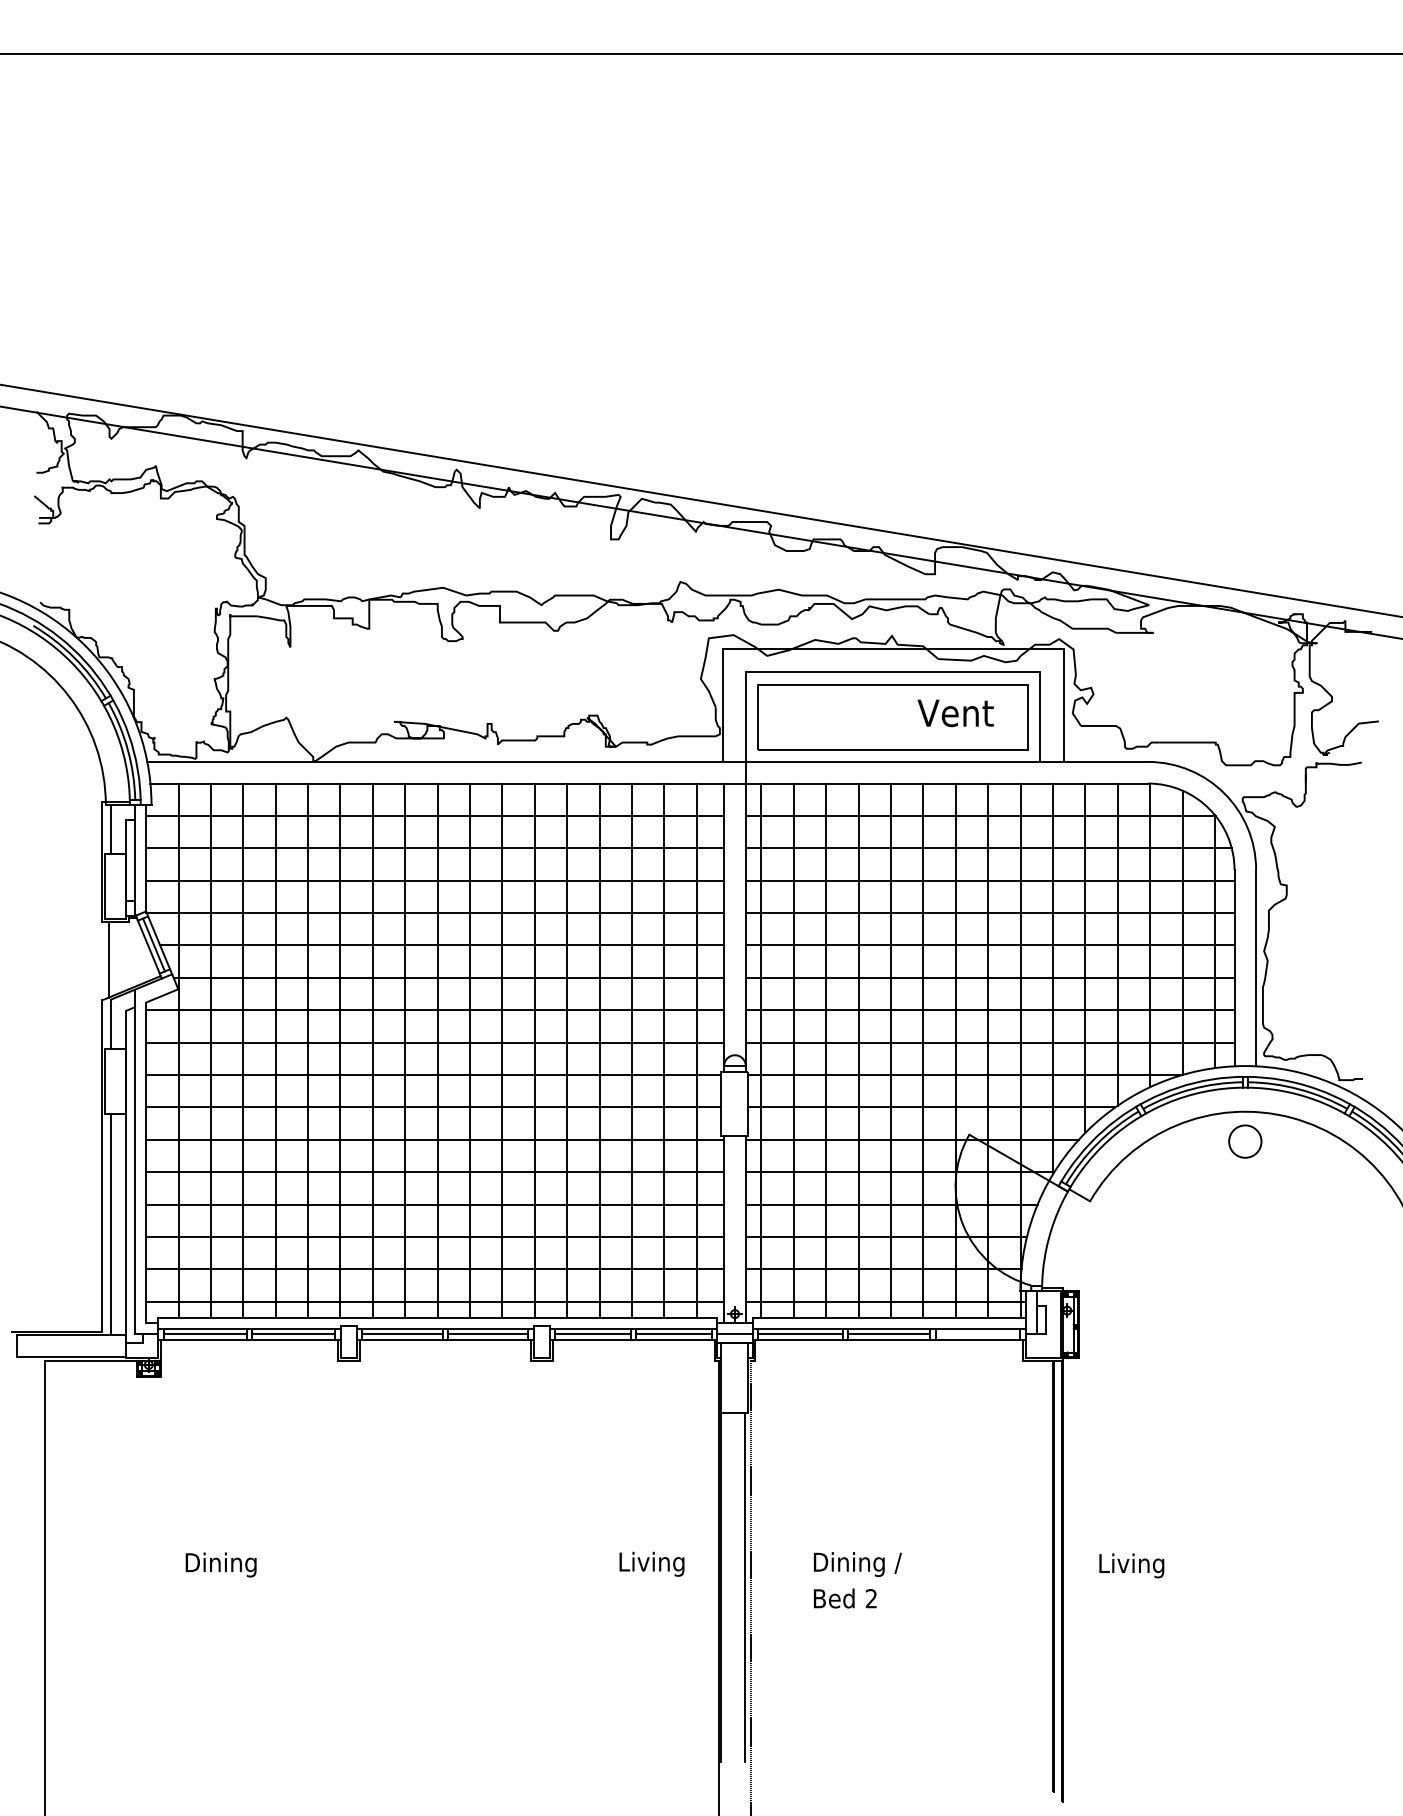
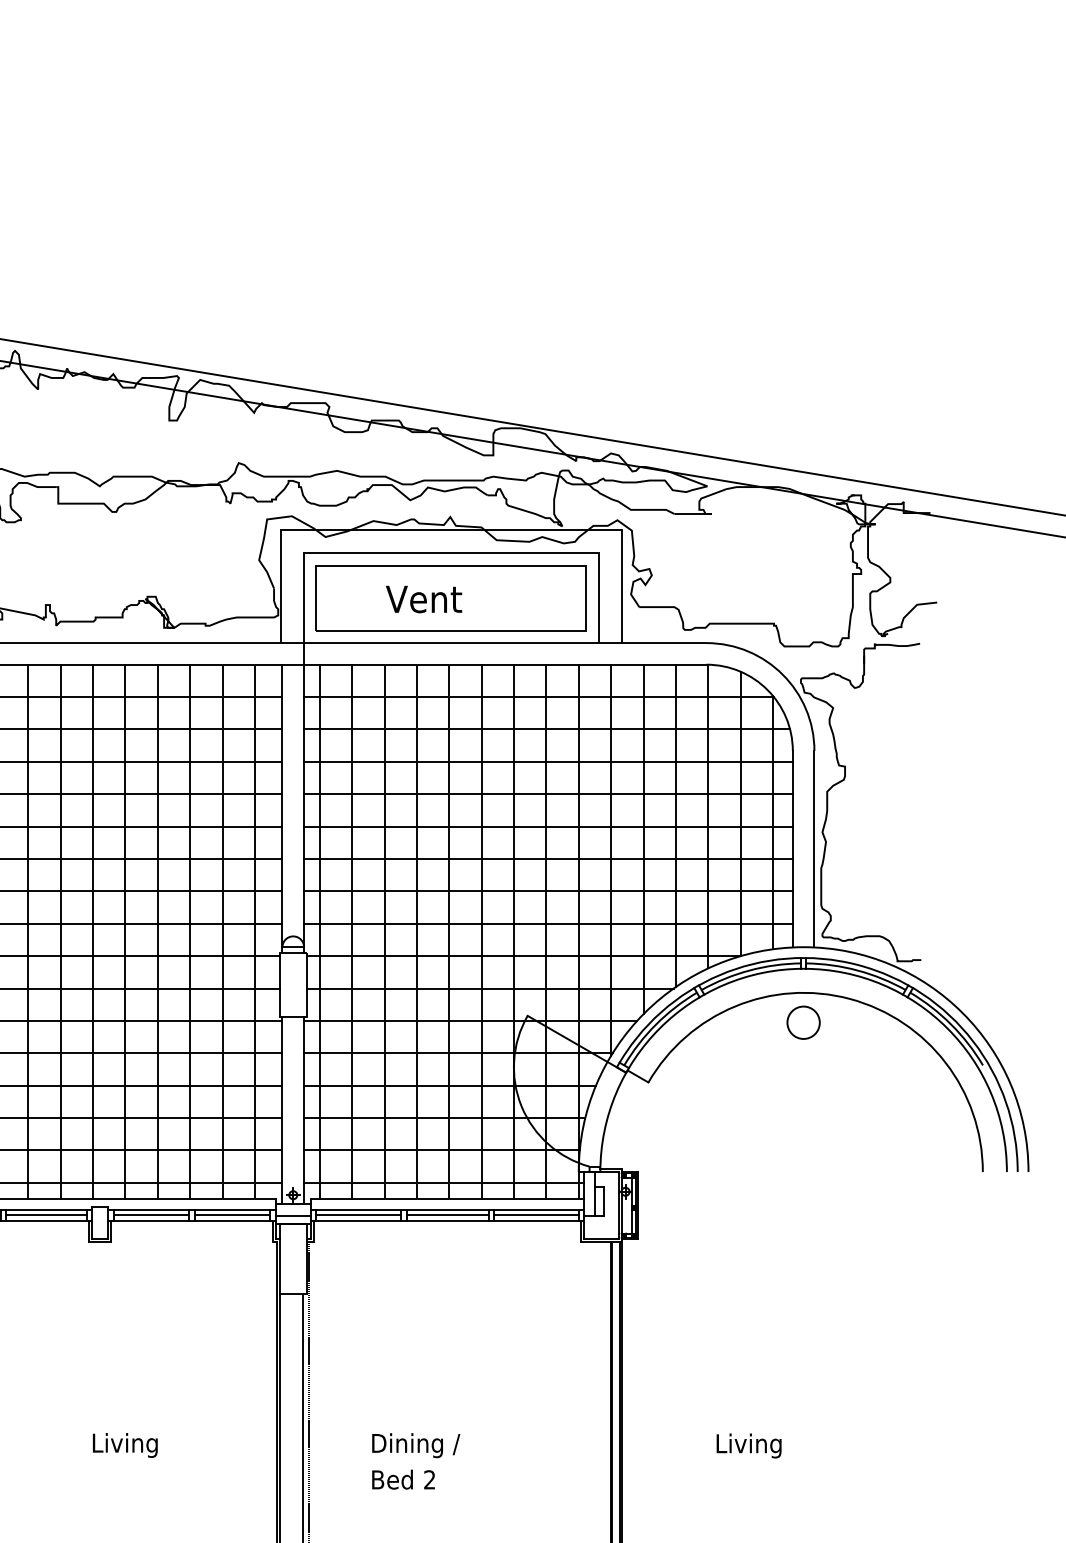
text: (955, 713) -> (423, 599), moved
line: (977, 1334) -> (535, 1215), added
text: (651, 1563) -> (124, 1444), moved
text: (1131, 1565) -> (748, 1445), moved

